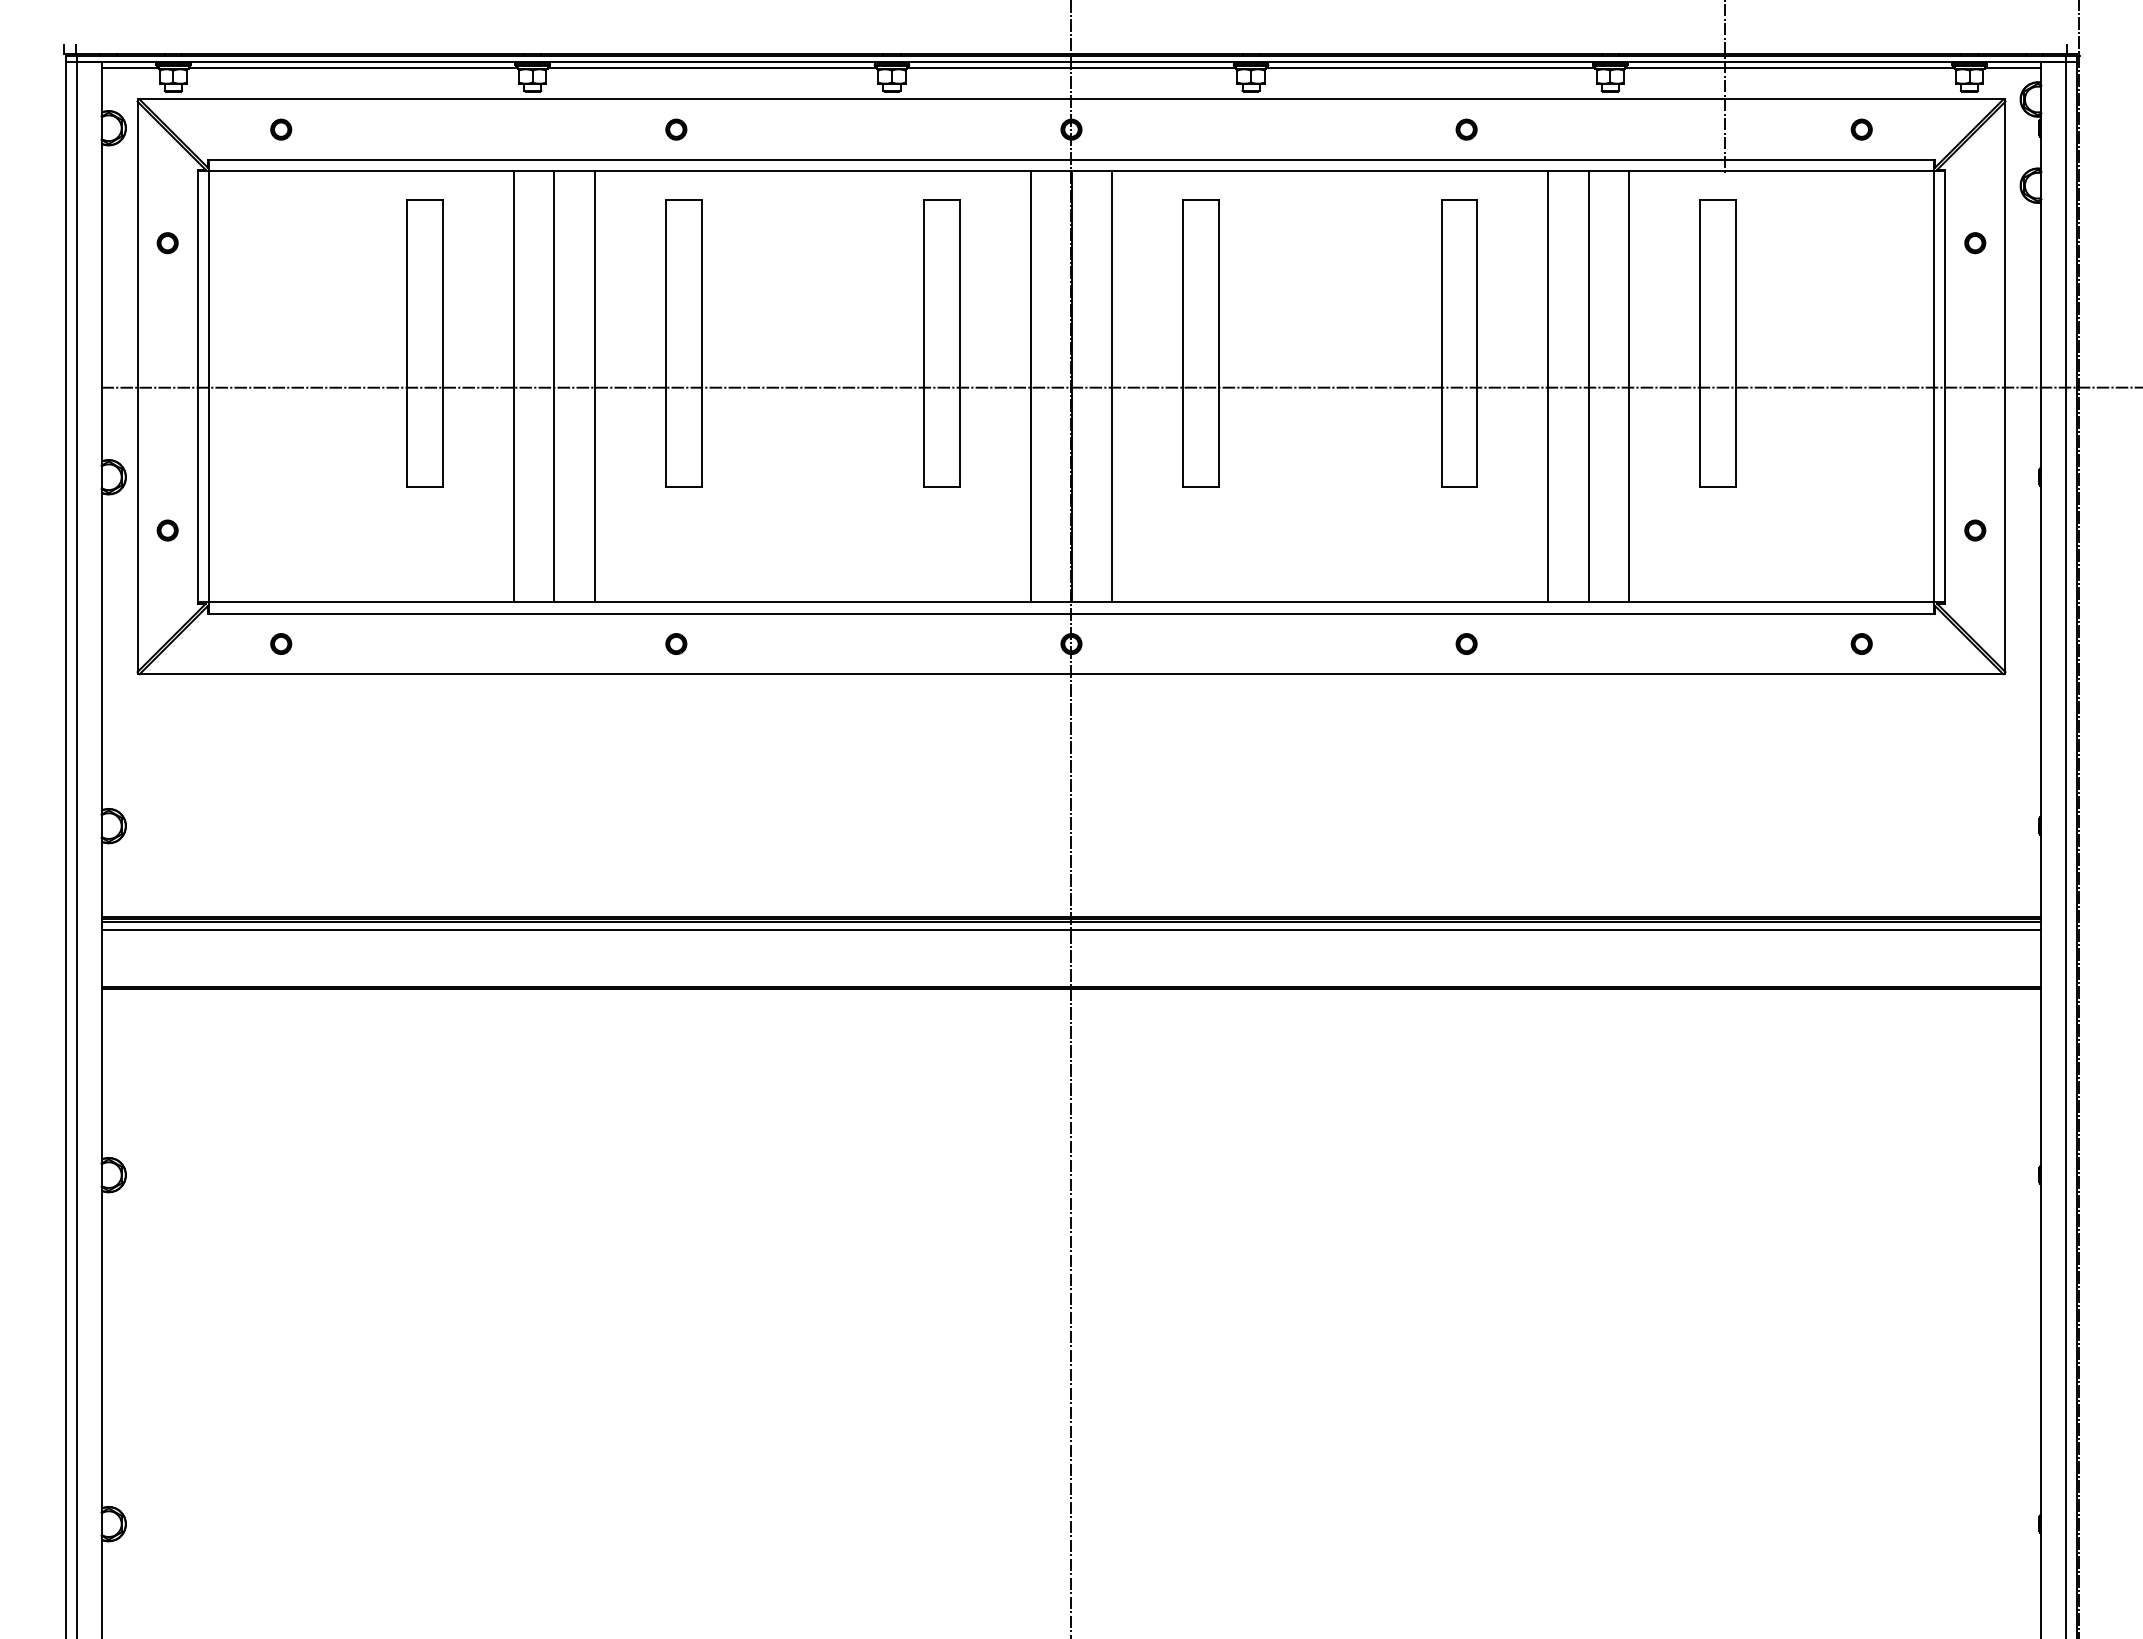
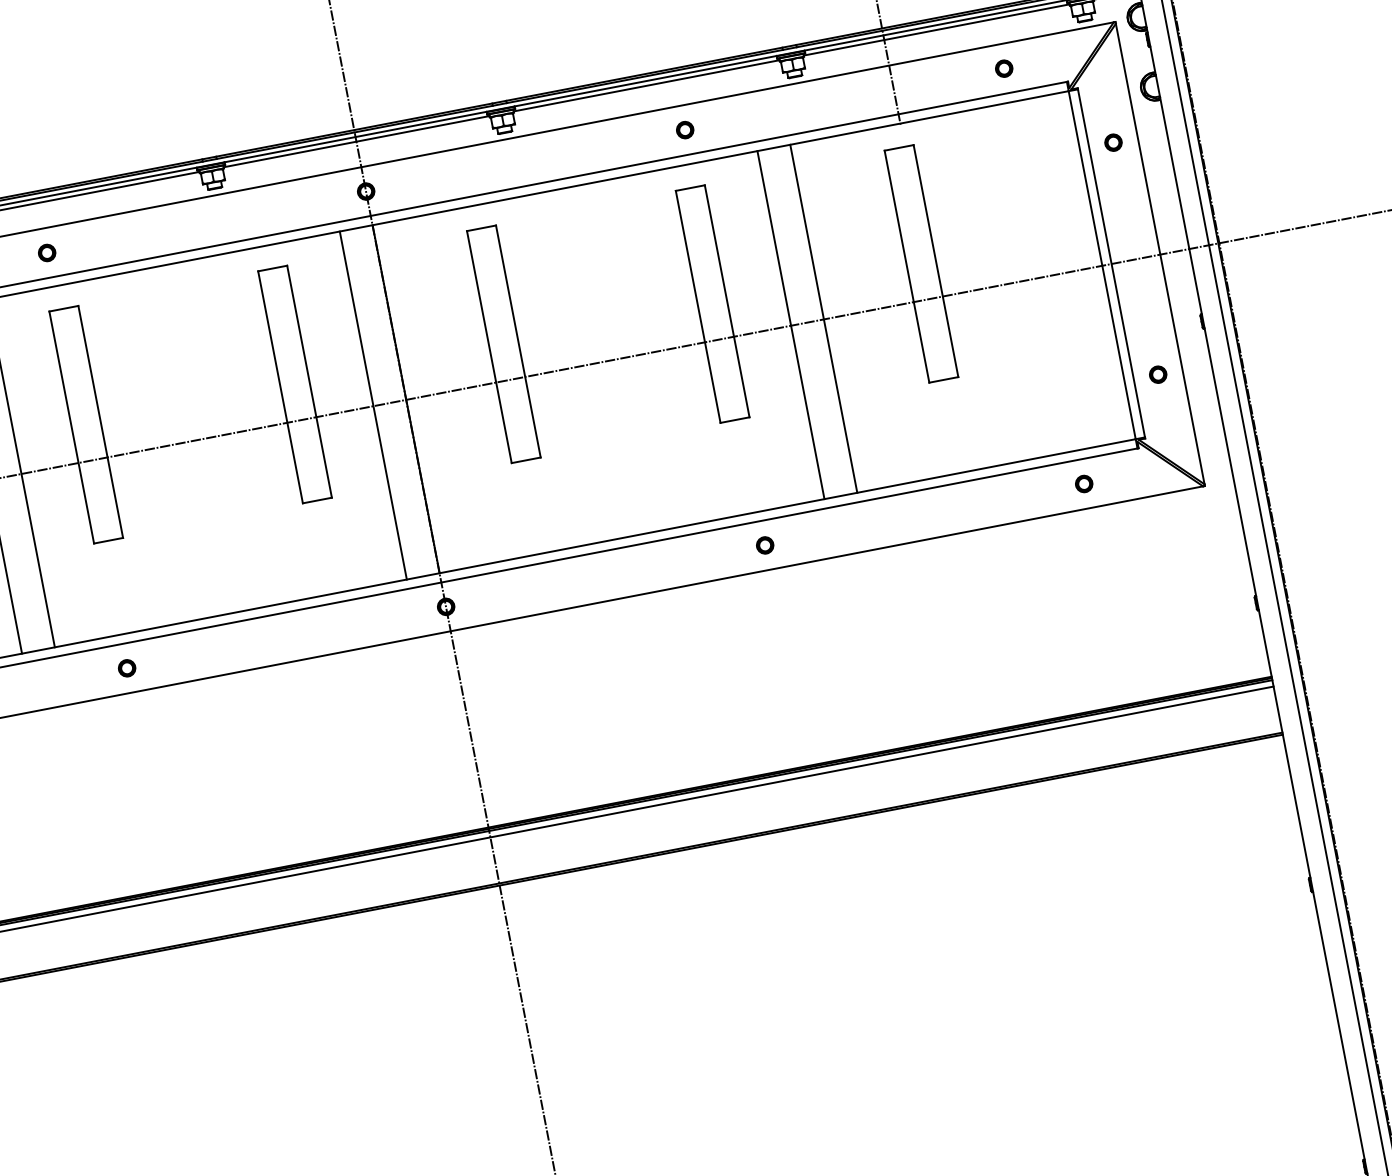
line: (1112, 386) -> (439, 392), removed
line: (1629, 386) -> (856, 312), removed

